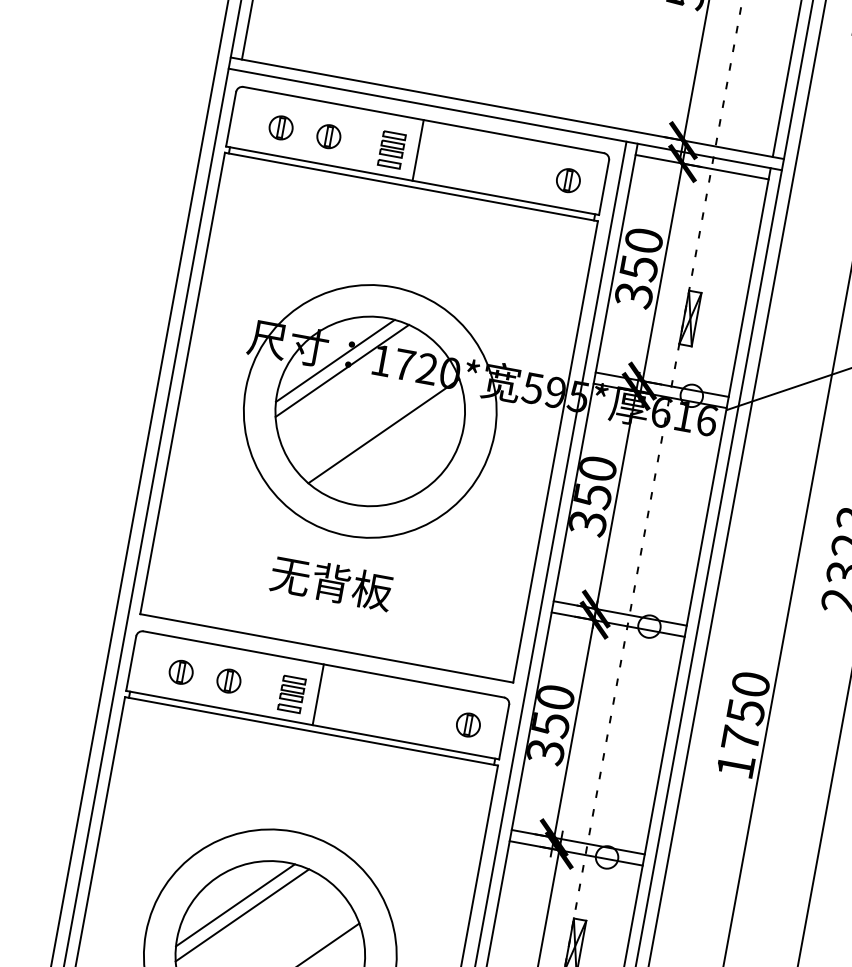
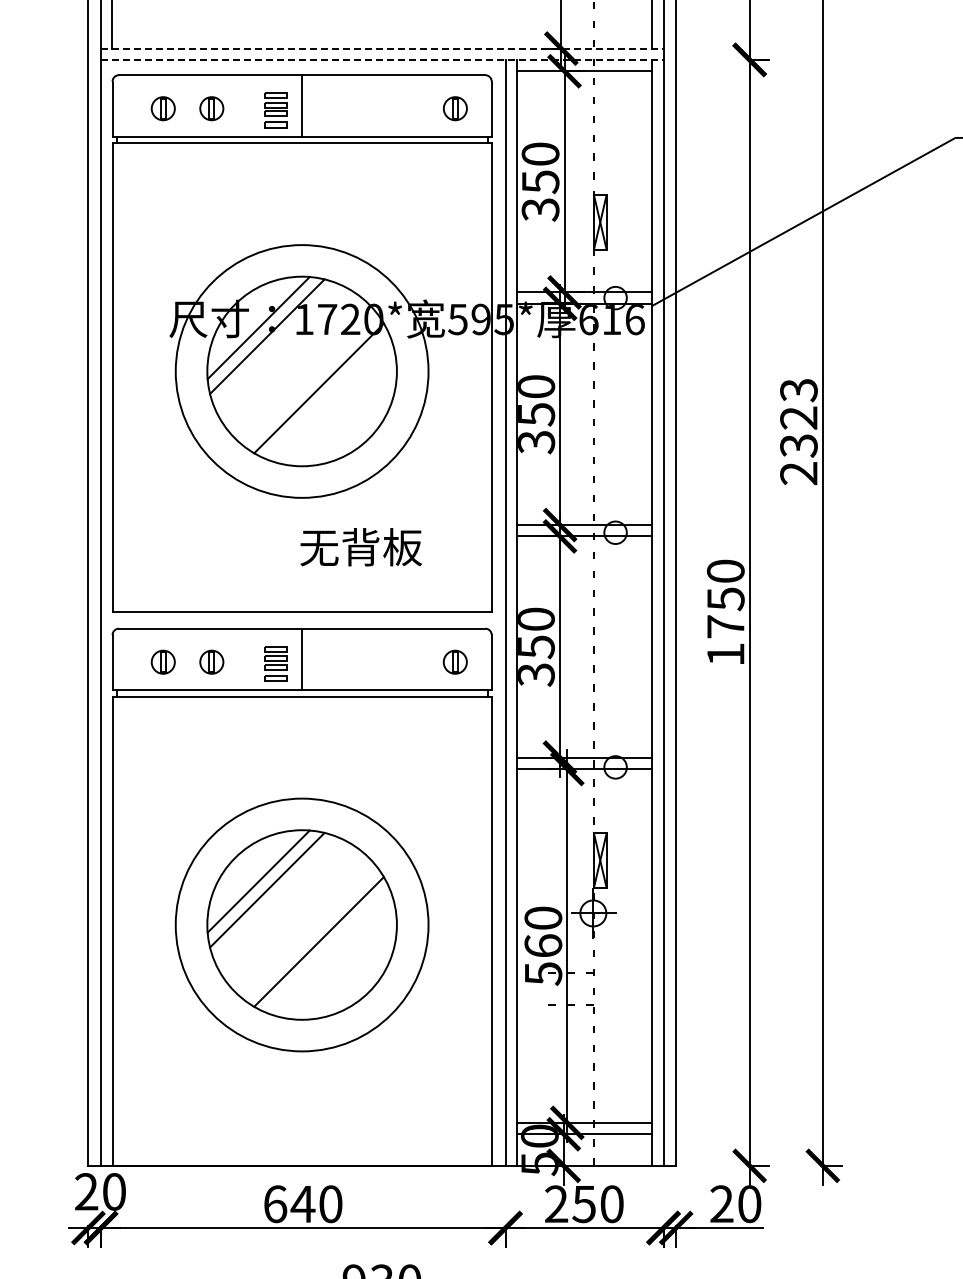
line: (507, 108) -> (382, 48), solid -> dashed
line: (505, 119) -> (382, 59), solid -> dashed
text: (330, 583) -> (360, 547), moved

